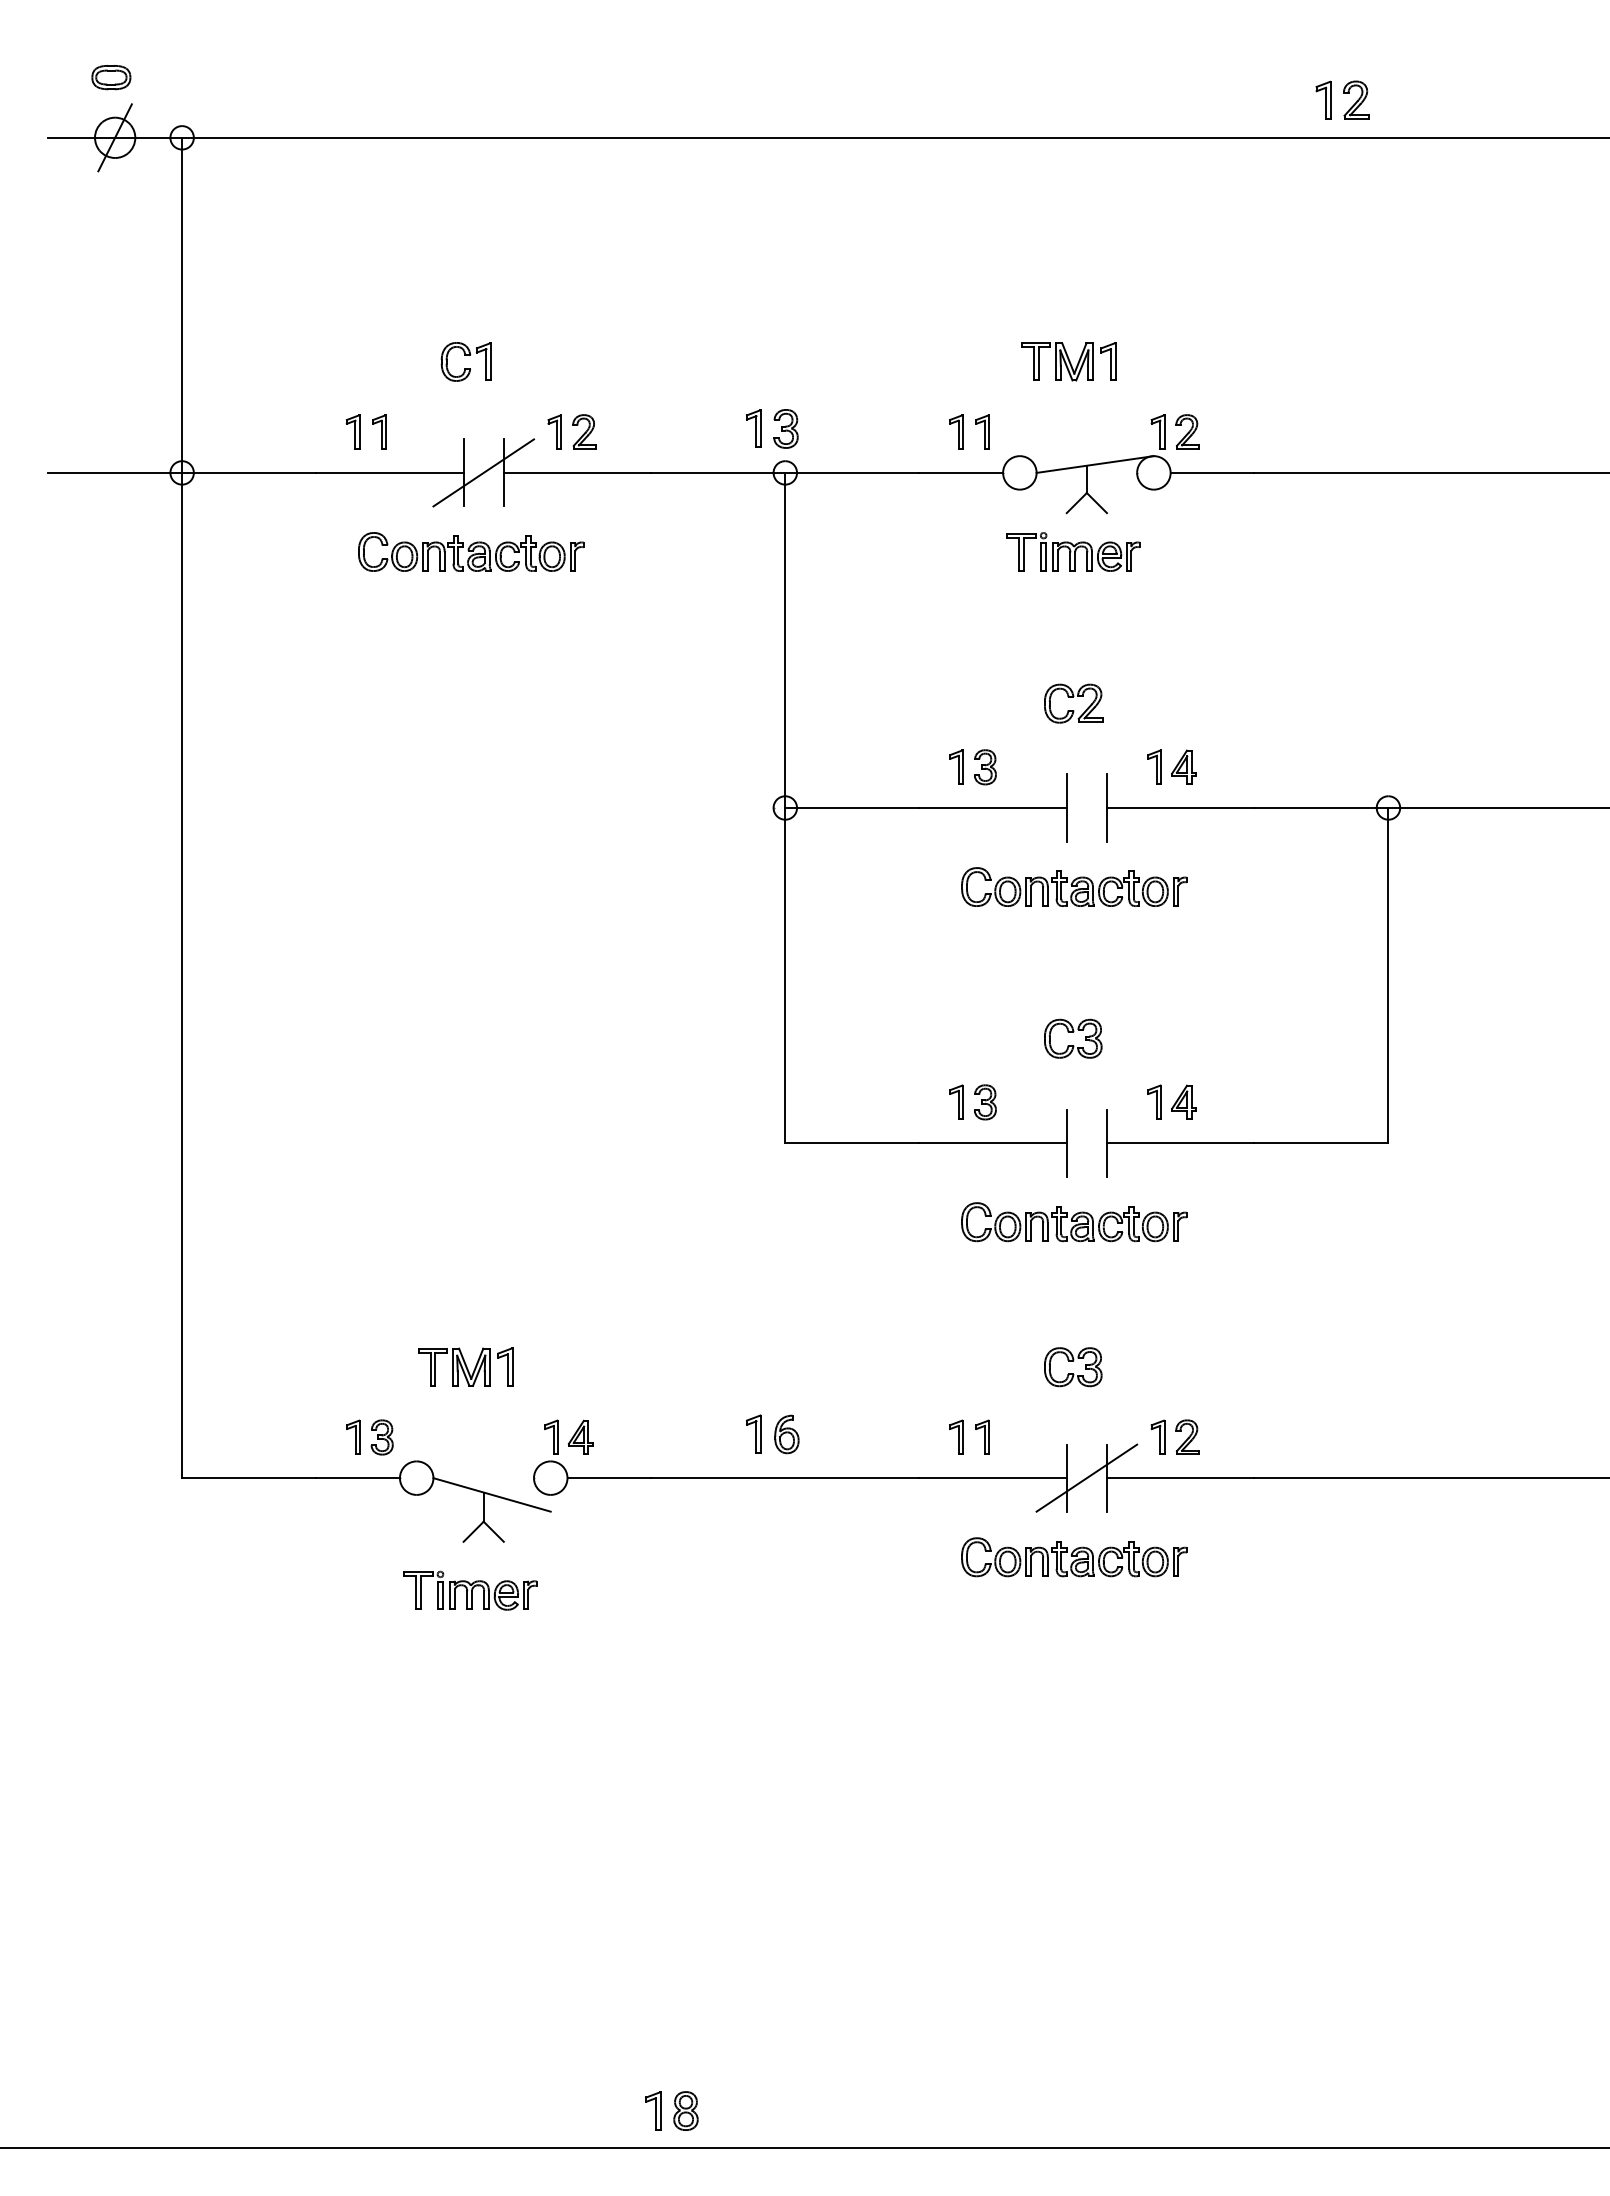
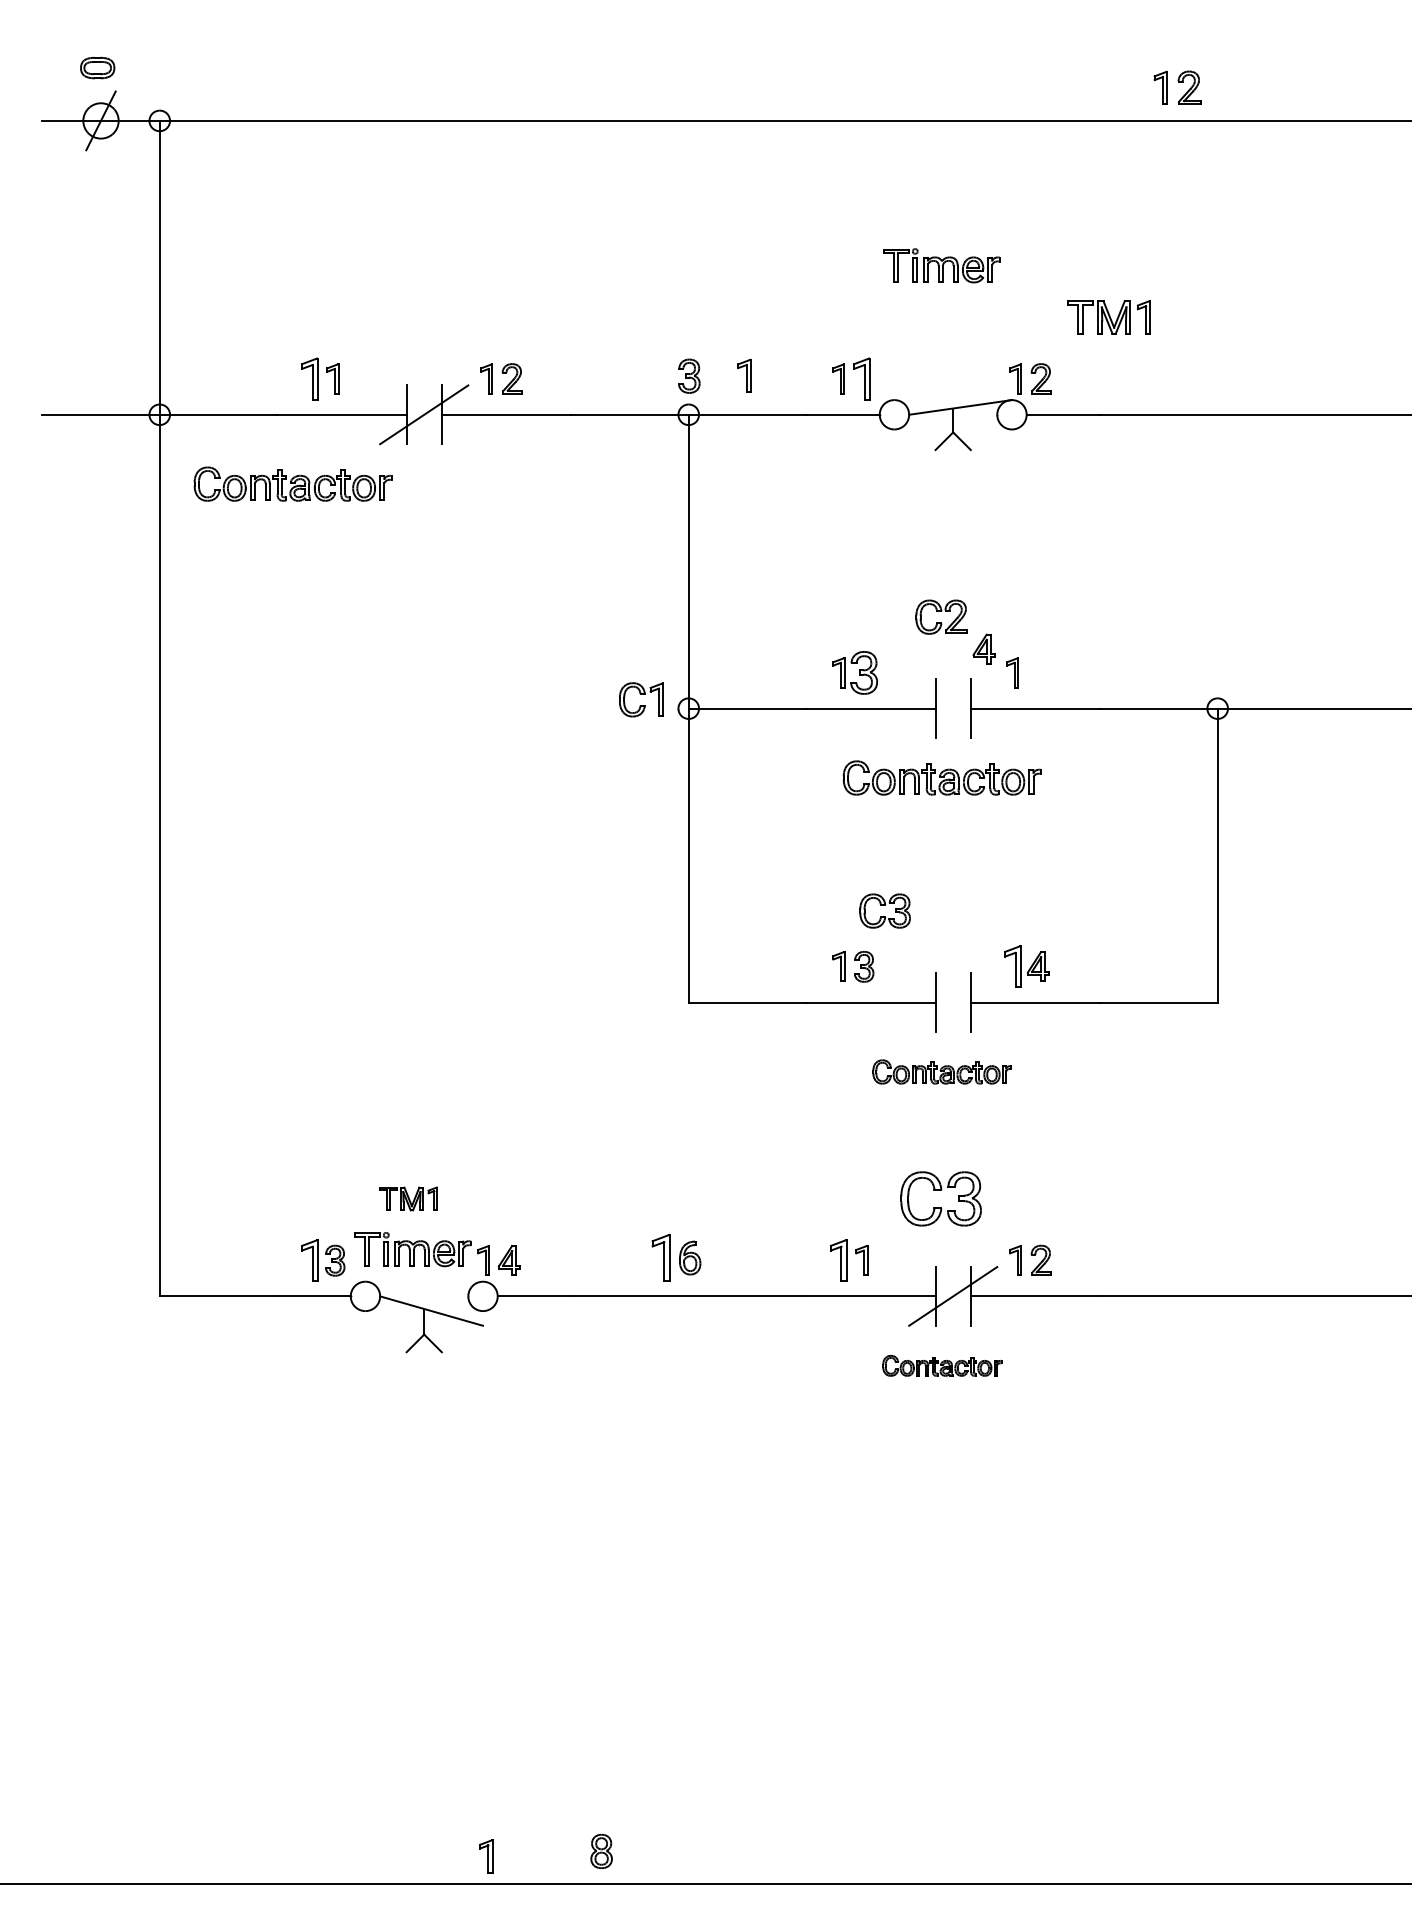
part: (465, 361) -> (640, 699), moved
part: (1068, 361) -> (1108, 317), moved
part: (753, 428) -> (744, 375), moved
part: (352, 431) -> (309, 378), size x1.4
part: (982, 431) -> (861, 378), size x1.4
part: (471, 551) -> (293, 483), moved
part: (1073, 551) -> (941, 265), moved
part: (1183, 766) -> (983, 648), moved
part: (985, 767) -> (864, 673), size x1.4
part: (1073, 1038) -> (885, 910), moved
part: (1154, 1101) -> (1012, 966), size x1.4
part: (1074, 1222) -> (942, 1072), size x0.7
part: (465, 1366) -> (408, 1198), size x0.7
part: (1073, 1367) -> (941, 1199), size x1.6
part: (753, 1433) -> (660, 1257), size x1.4
part: (353, 1436) -> (310, 1259), size x1.4
part: (956, 1436) -> (838, 1259), size x1.4
part: (1074, 1557) -> (942, 1365), size x0.6
part: (470, 1590) -> (412, 1249), moved
part: (653, 2110) -> (486, 1856), moved

